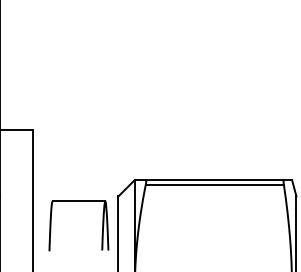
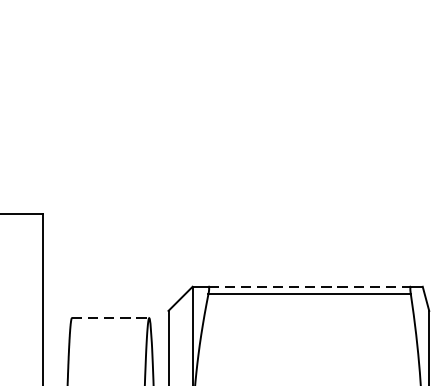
line: (215, 179) -> (310, 286), solid -> dashed
line: (79, 201) -> (111, 318), solid -> dashed

